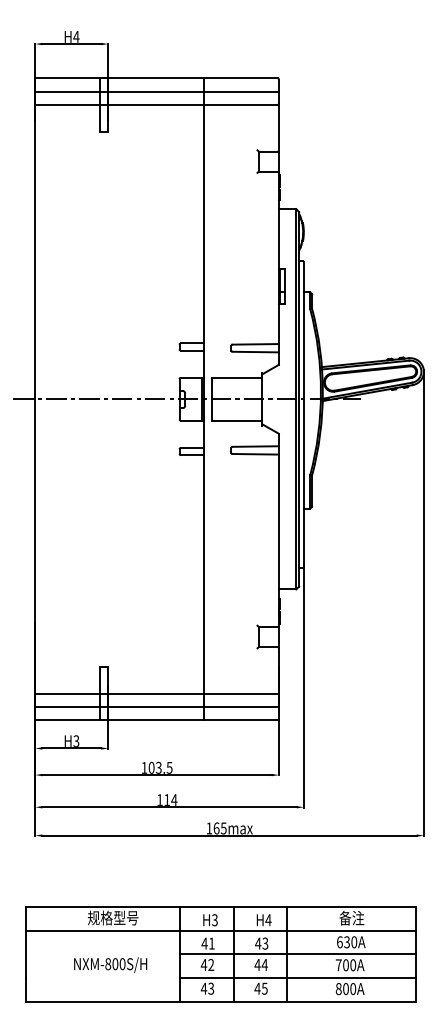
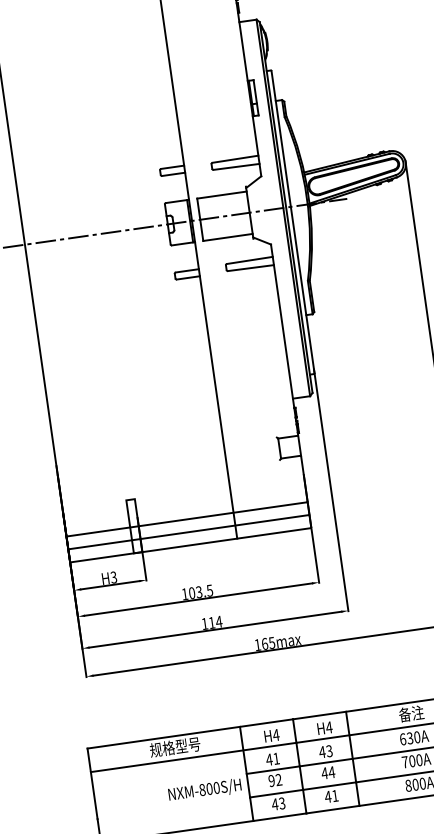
text: (214, 920) -> (275, 735), H3 -> H4
text: (110, 964) -> (204, 790), moved
text: (203, 964) -> (271, 780), 42 -> 92
text: (264, 988) -> (334, 795), 45 -> 41

